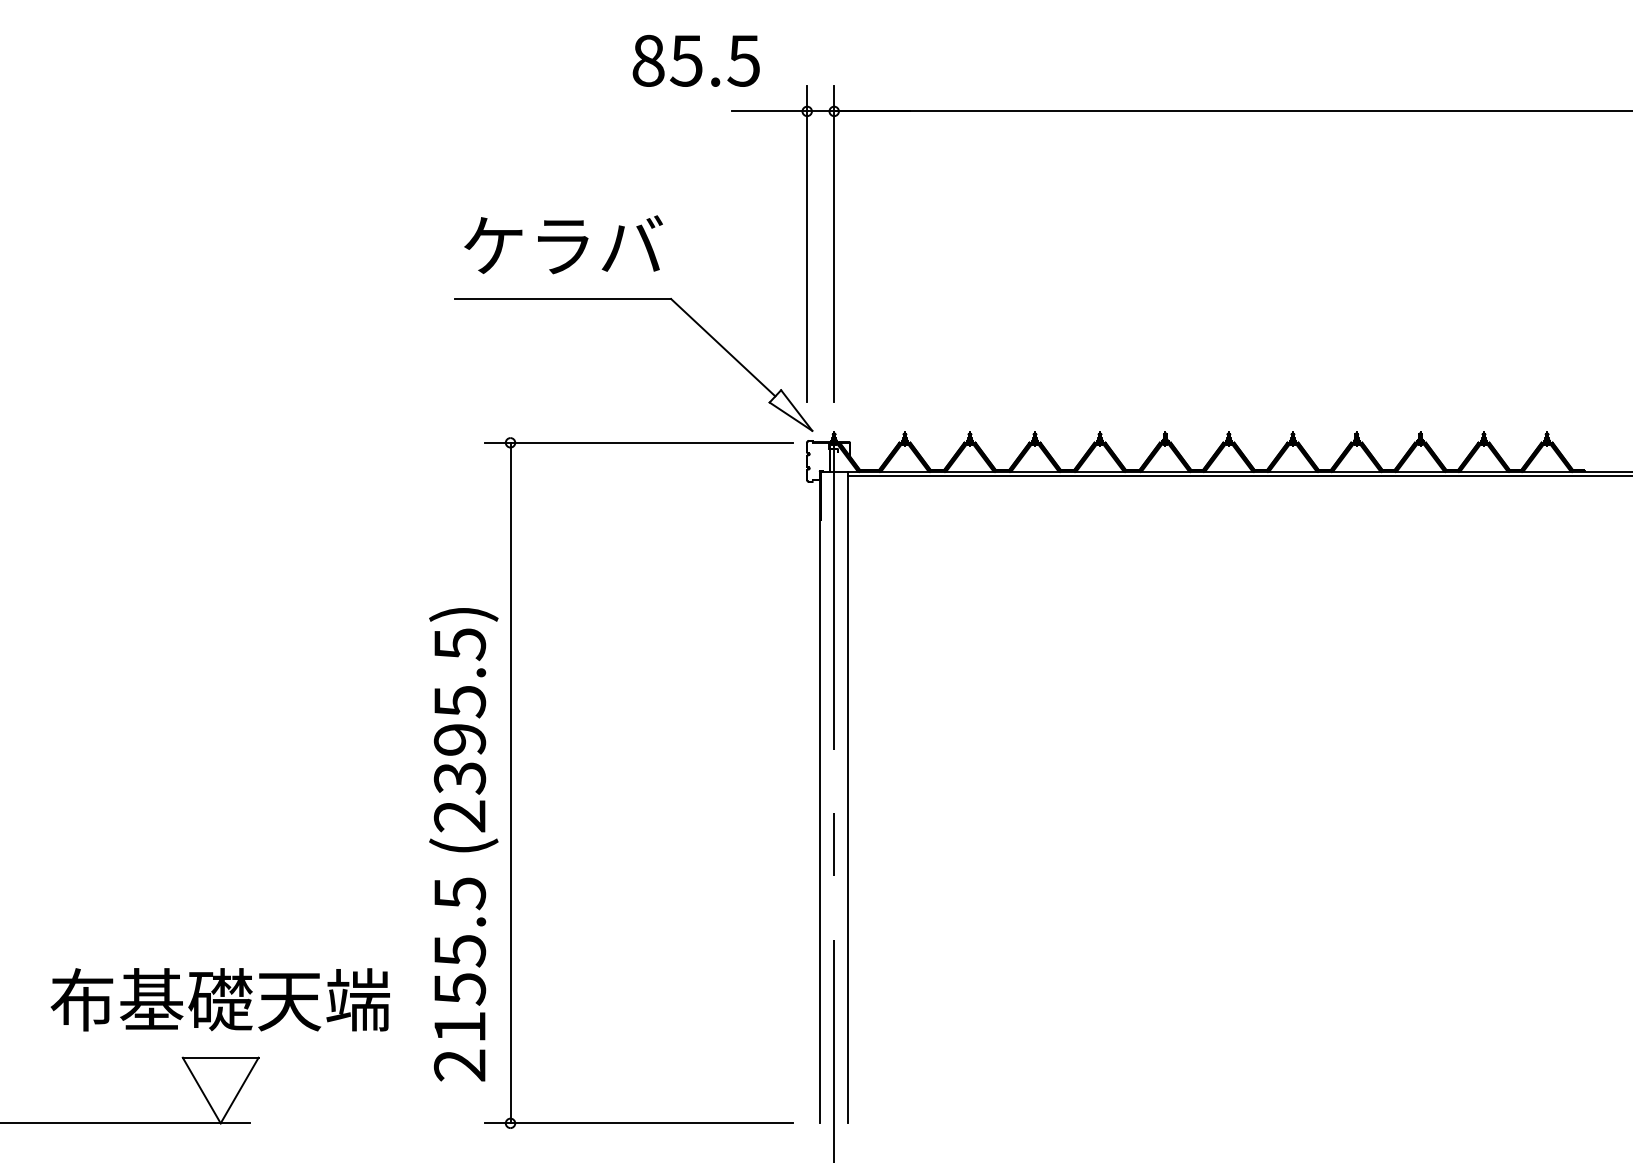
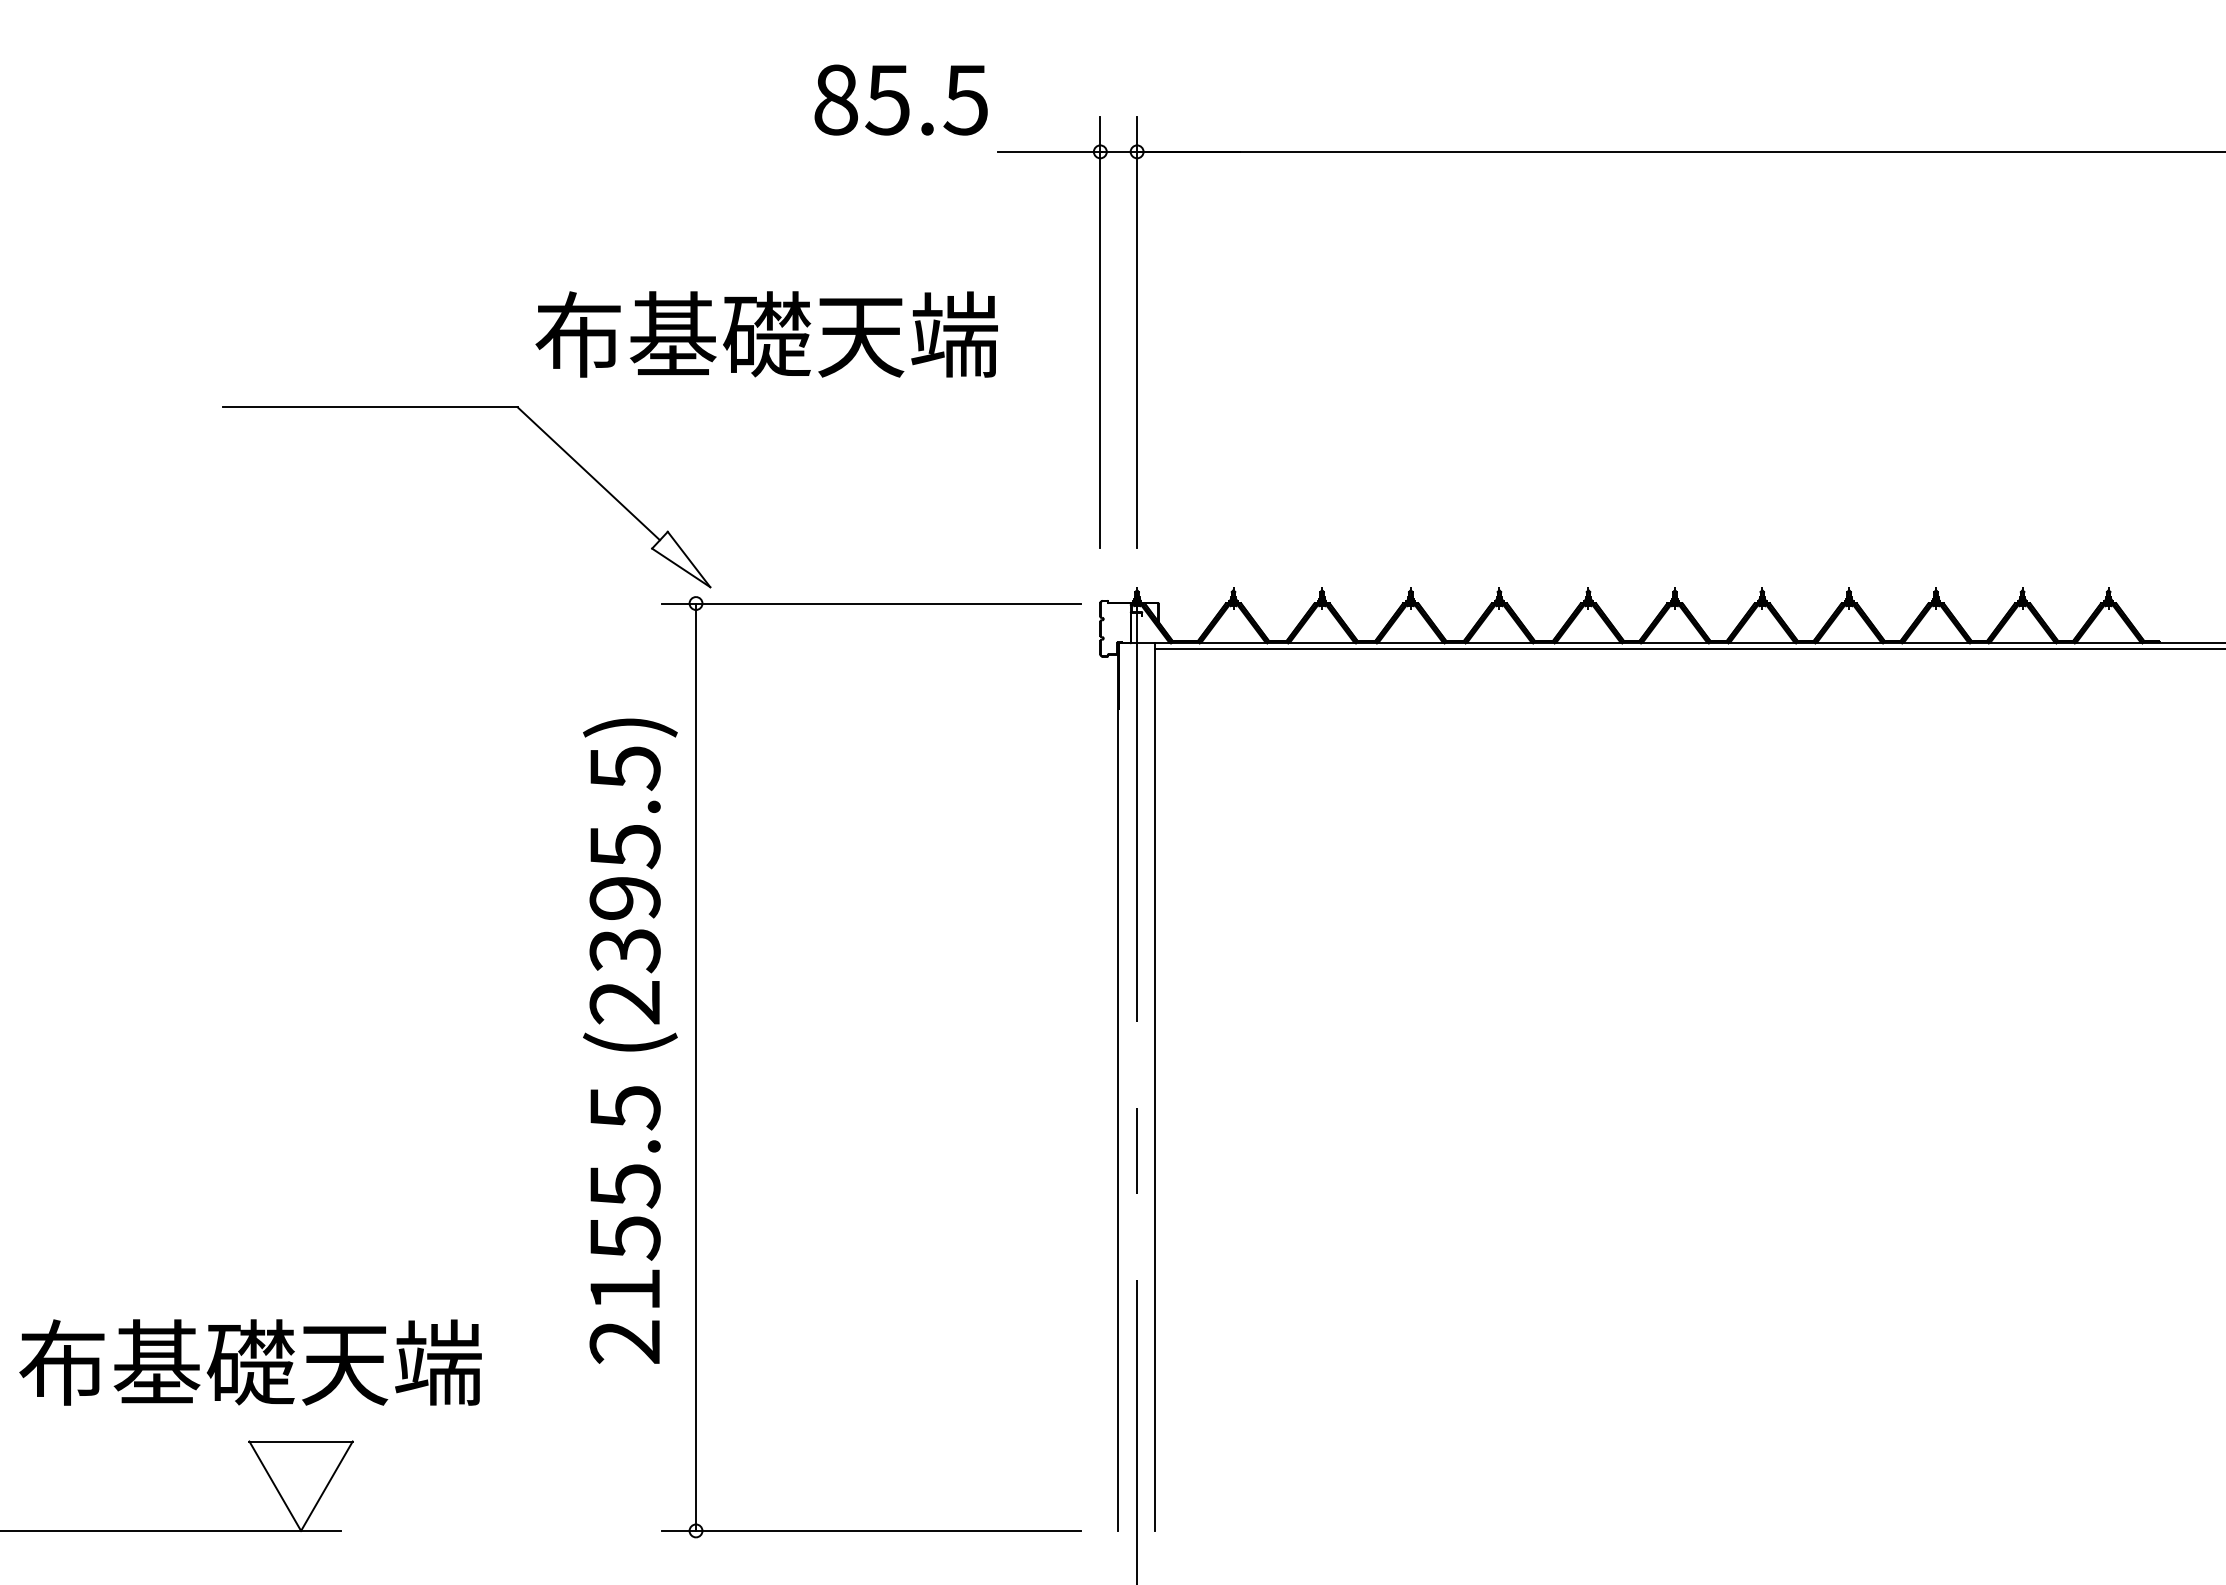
text: (695, 60) -> (900, 99), moved
text: (562, 245) -> (766, 334), ケラバ -> 布基礎天端
part: (633, 298) -> (466, 407), moved
text: (463, 844) -> (630, 1040), moved
text: (220, 999) -> (250, 1362), moved

